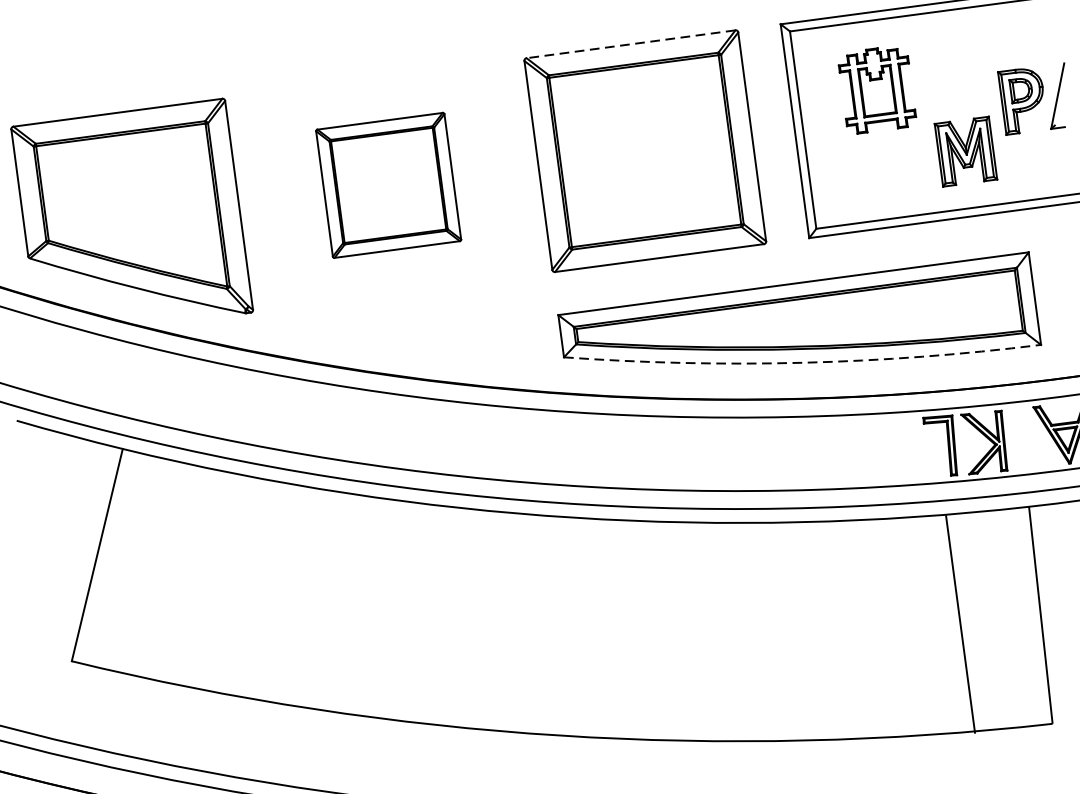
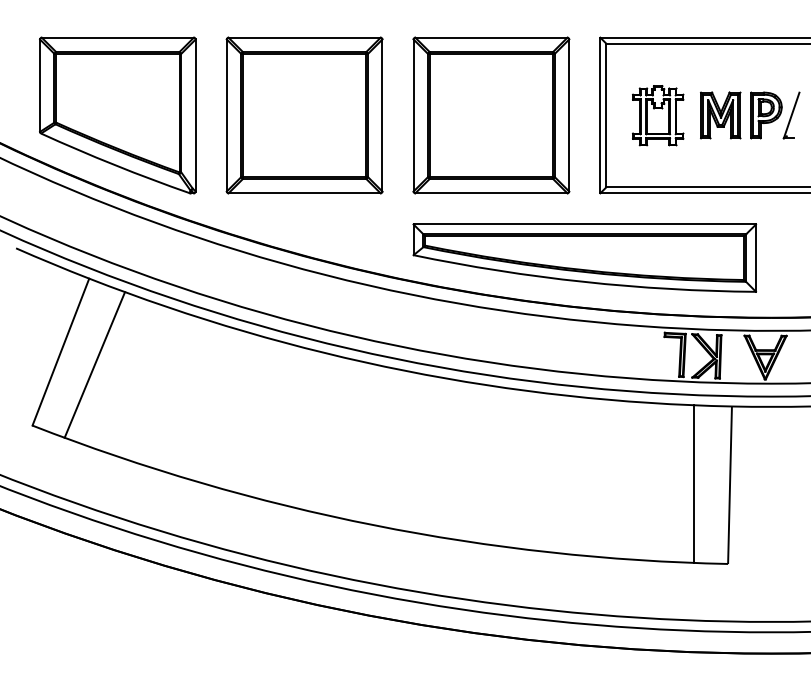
line: (629, 44) -> (490, 37), dashed -> solid
part: (877, 89) -> (658, 115), moved
part: (965, 151) -> (720, 115), moved
part: (388, 185) -> (304, 115), size x1.67
arc: (802, 362) -> (583, 281), dashed -> solid
line: (145, 565) -> (94, 364), added
line: (960, 623) -> (693, 483), moved

